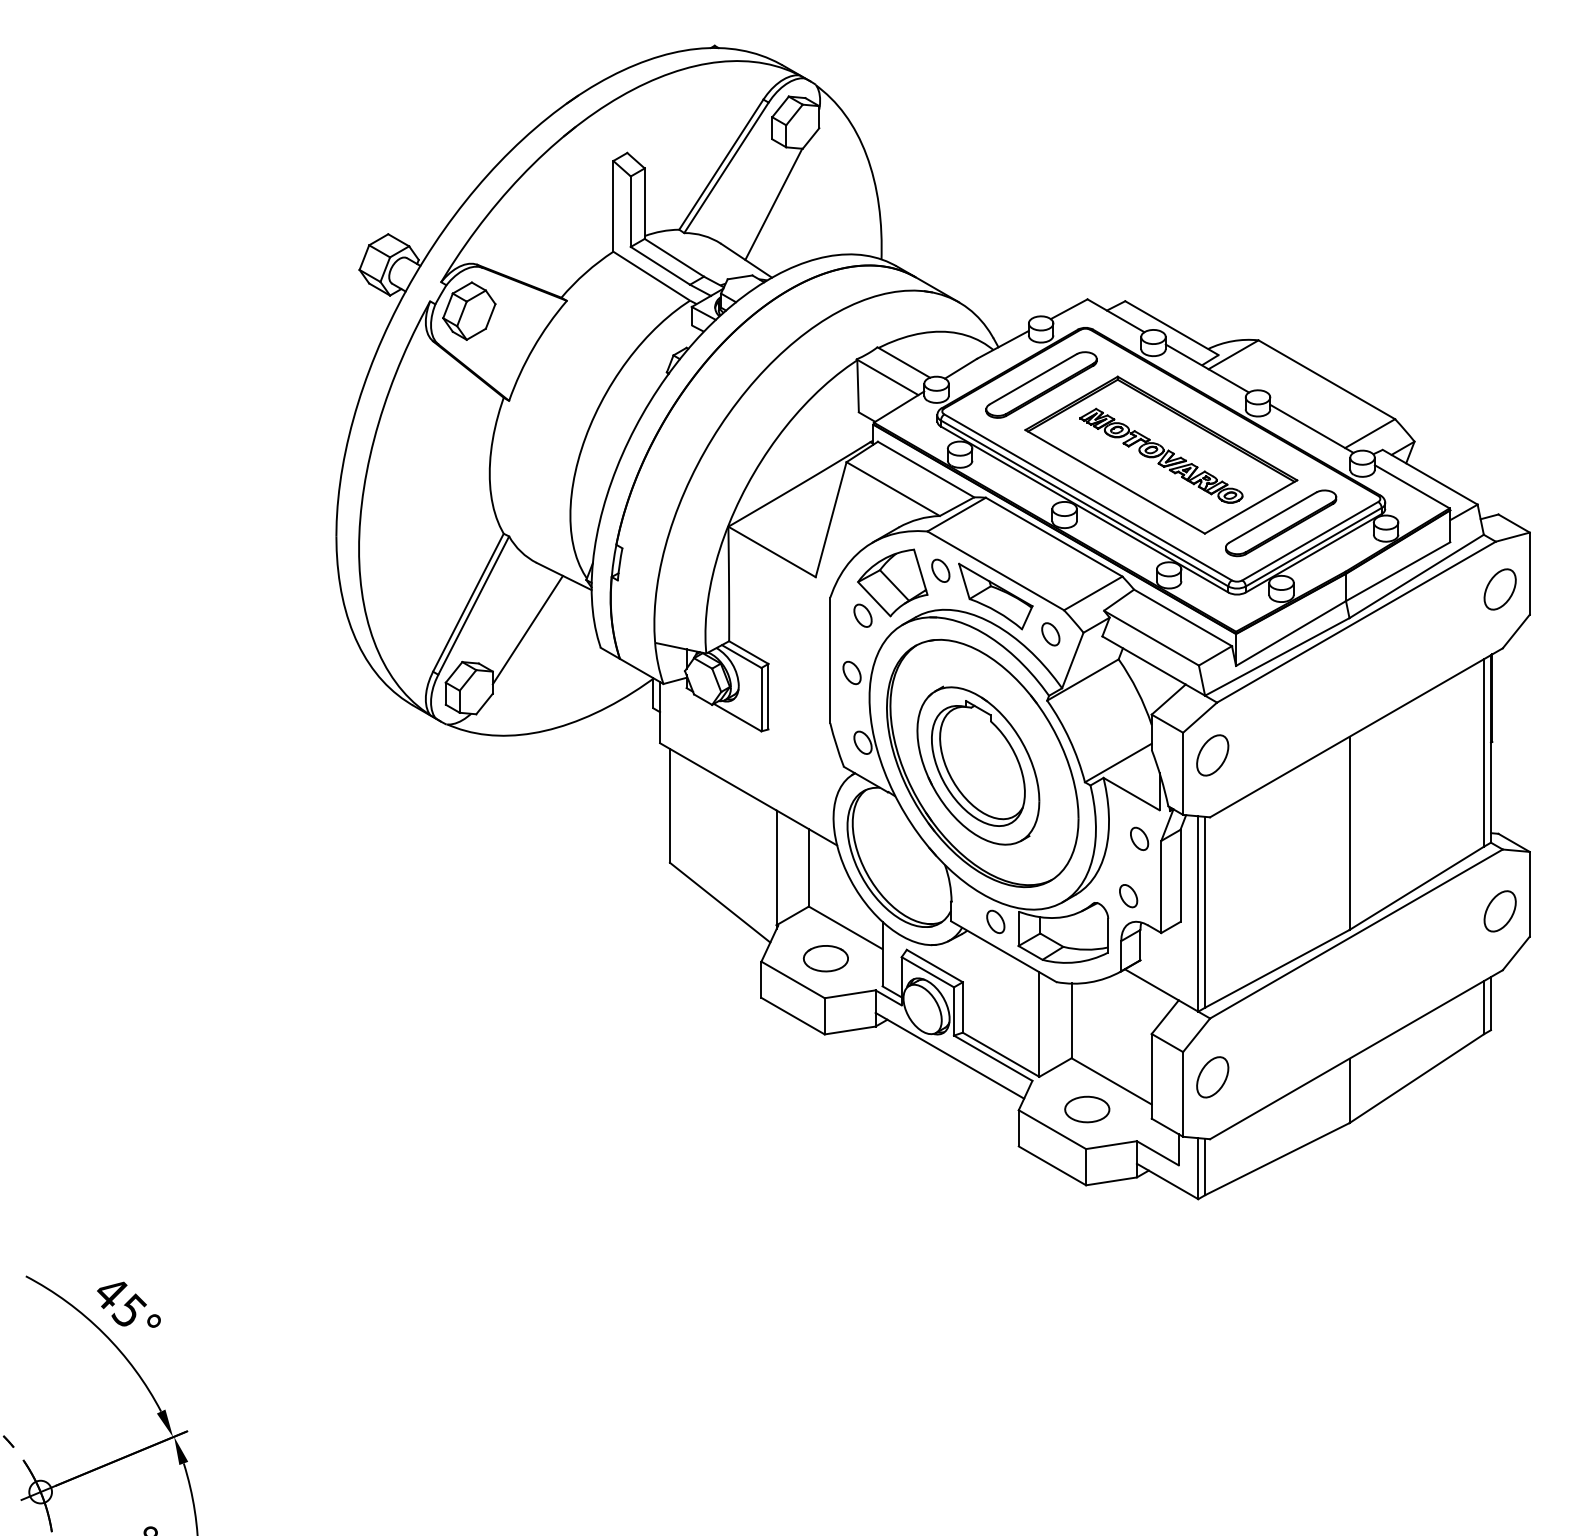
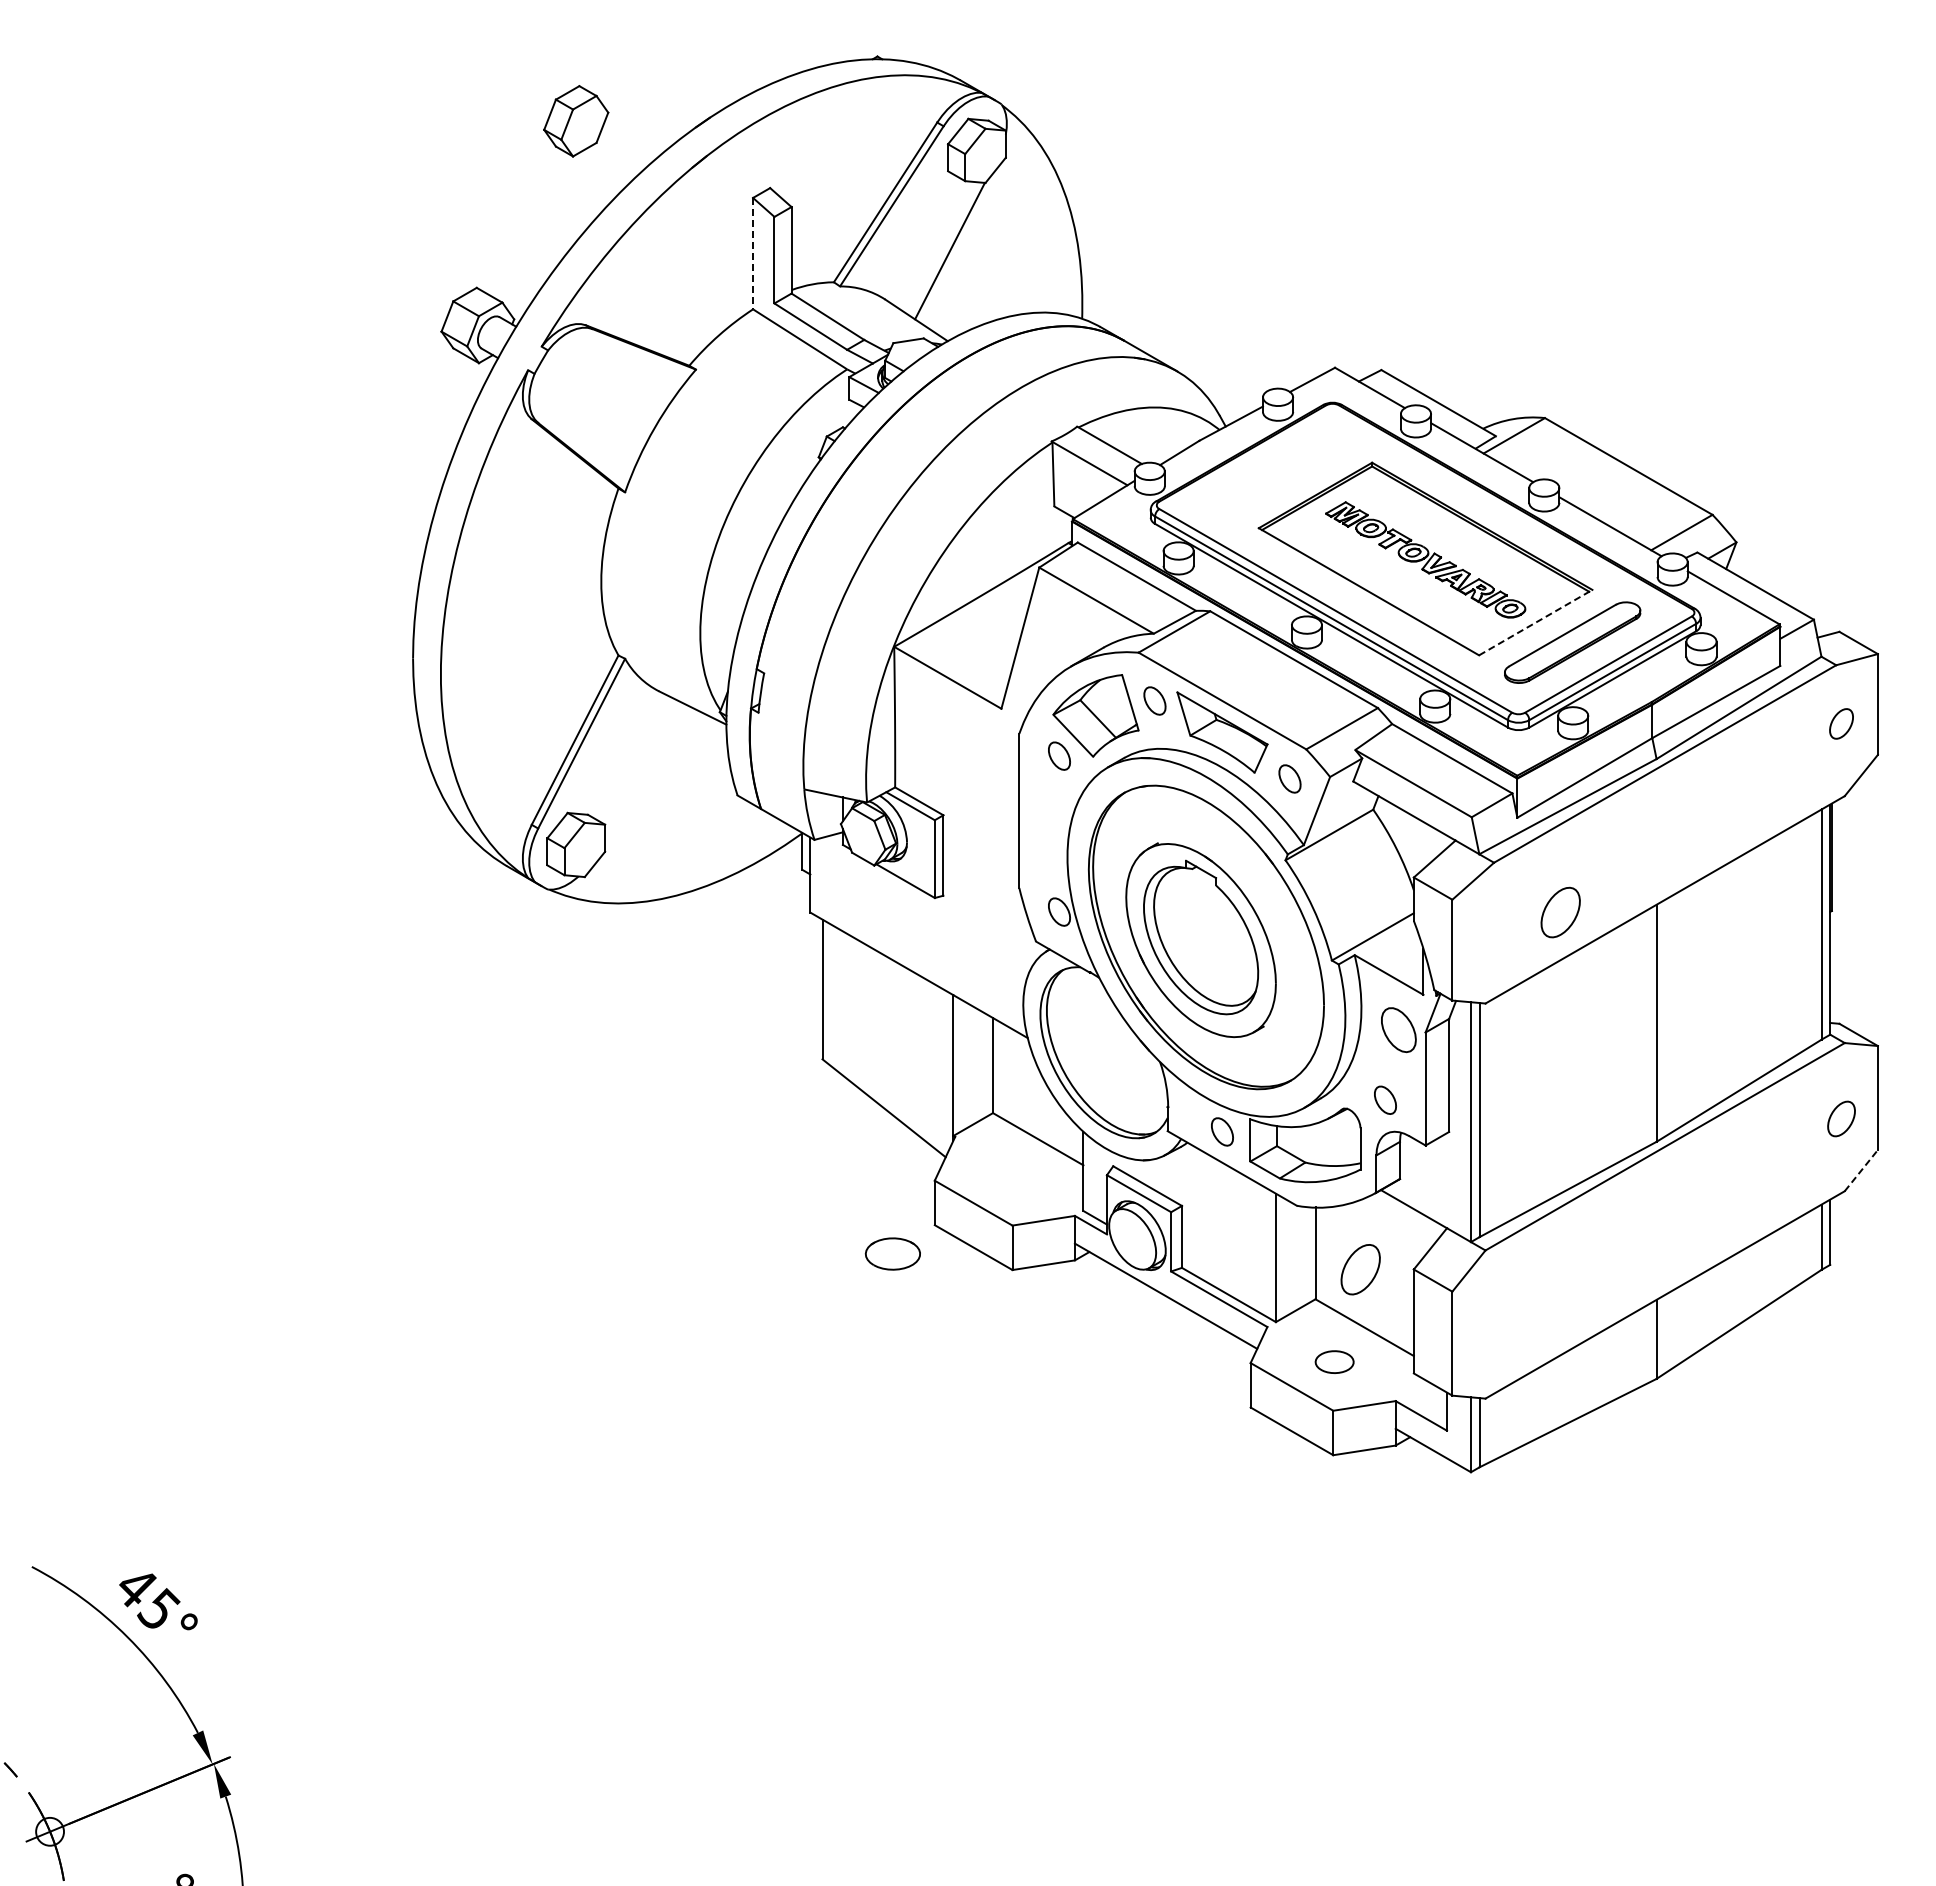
line: (613, 206) -> (753, 253), solid -> dashed
part: (469, 311) -> (576, 121), moved
part: (1041, 384) -> (1278, 472), removed
line: (1251, 506) -> (1536, 622), solid -> dashed
part: (1500, 589) -> (1841, 723), size x0.6
line: (528, 629) -> (648, 773), removed
part: (851, 672) -> (1045, 825), removed
part: (1212, 755) -> (1560, 912), moved
part: (1139, 838) -> (1398, 1029), size x1.6
part: (1500, 910) -> (1841, 1118), size x0.7
line: (1516, 953) -> (1861, 1170), solid -> dashed
part: (825, 958) -> (892, 1253), moved
part: (1212, 1077) -> (1360, 1269), moved
part: (1087, 1108) -> (1334, 1361), size x0.7

